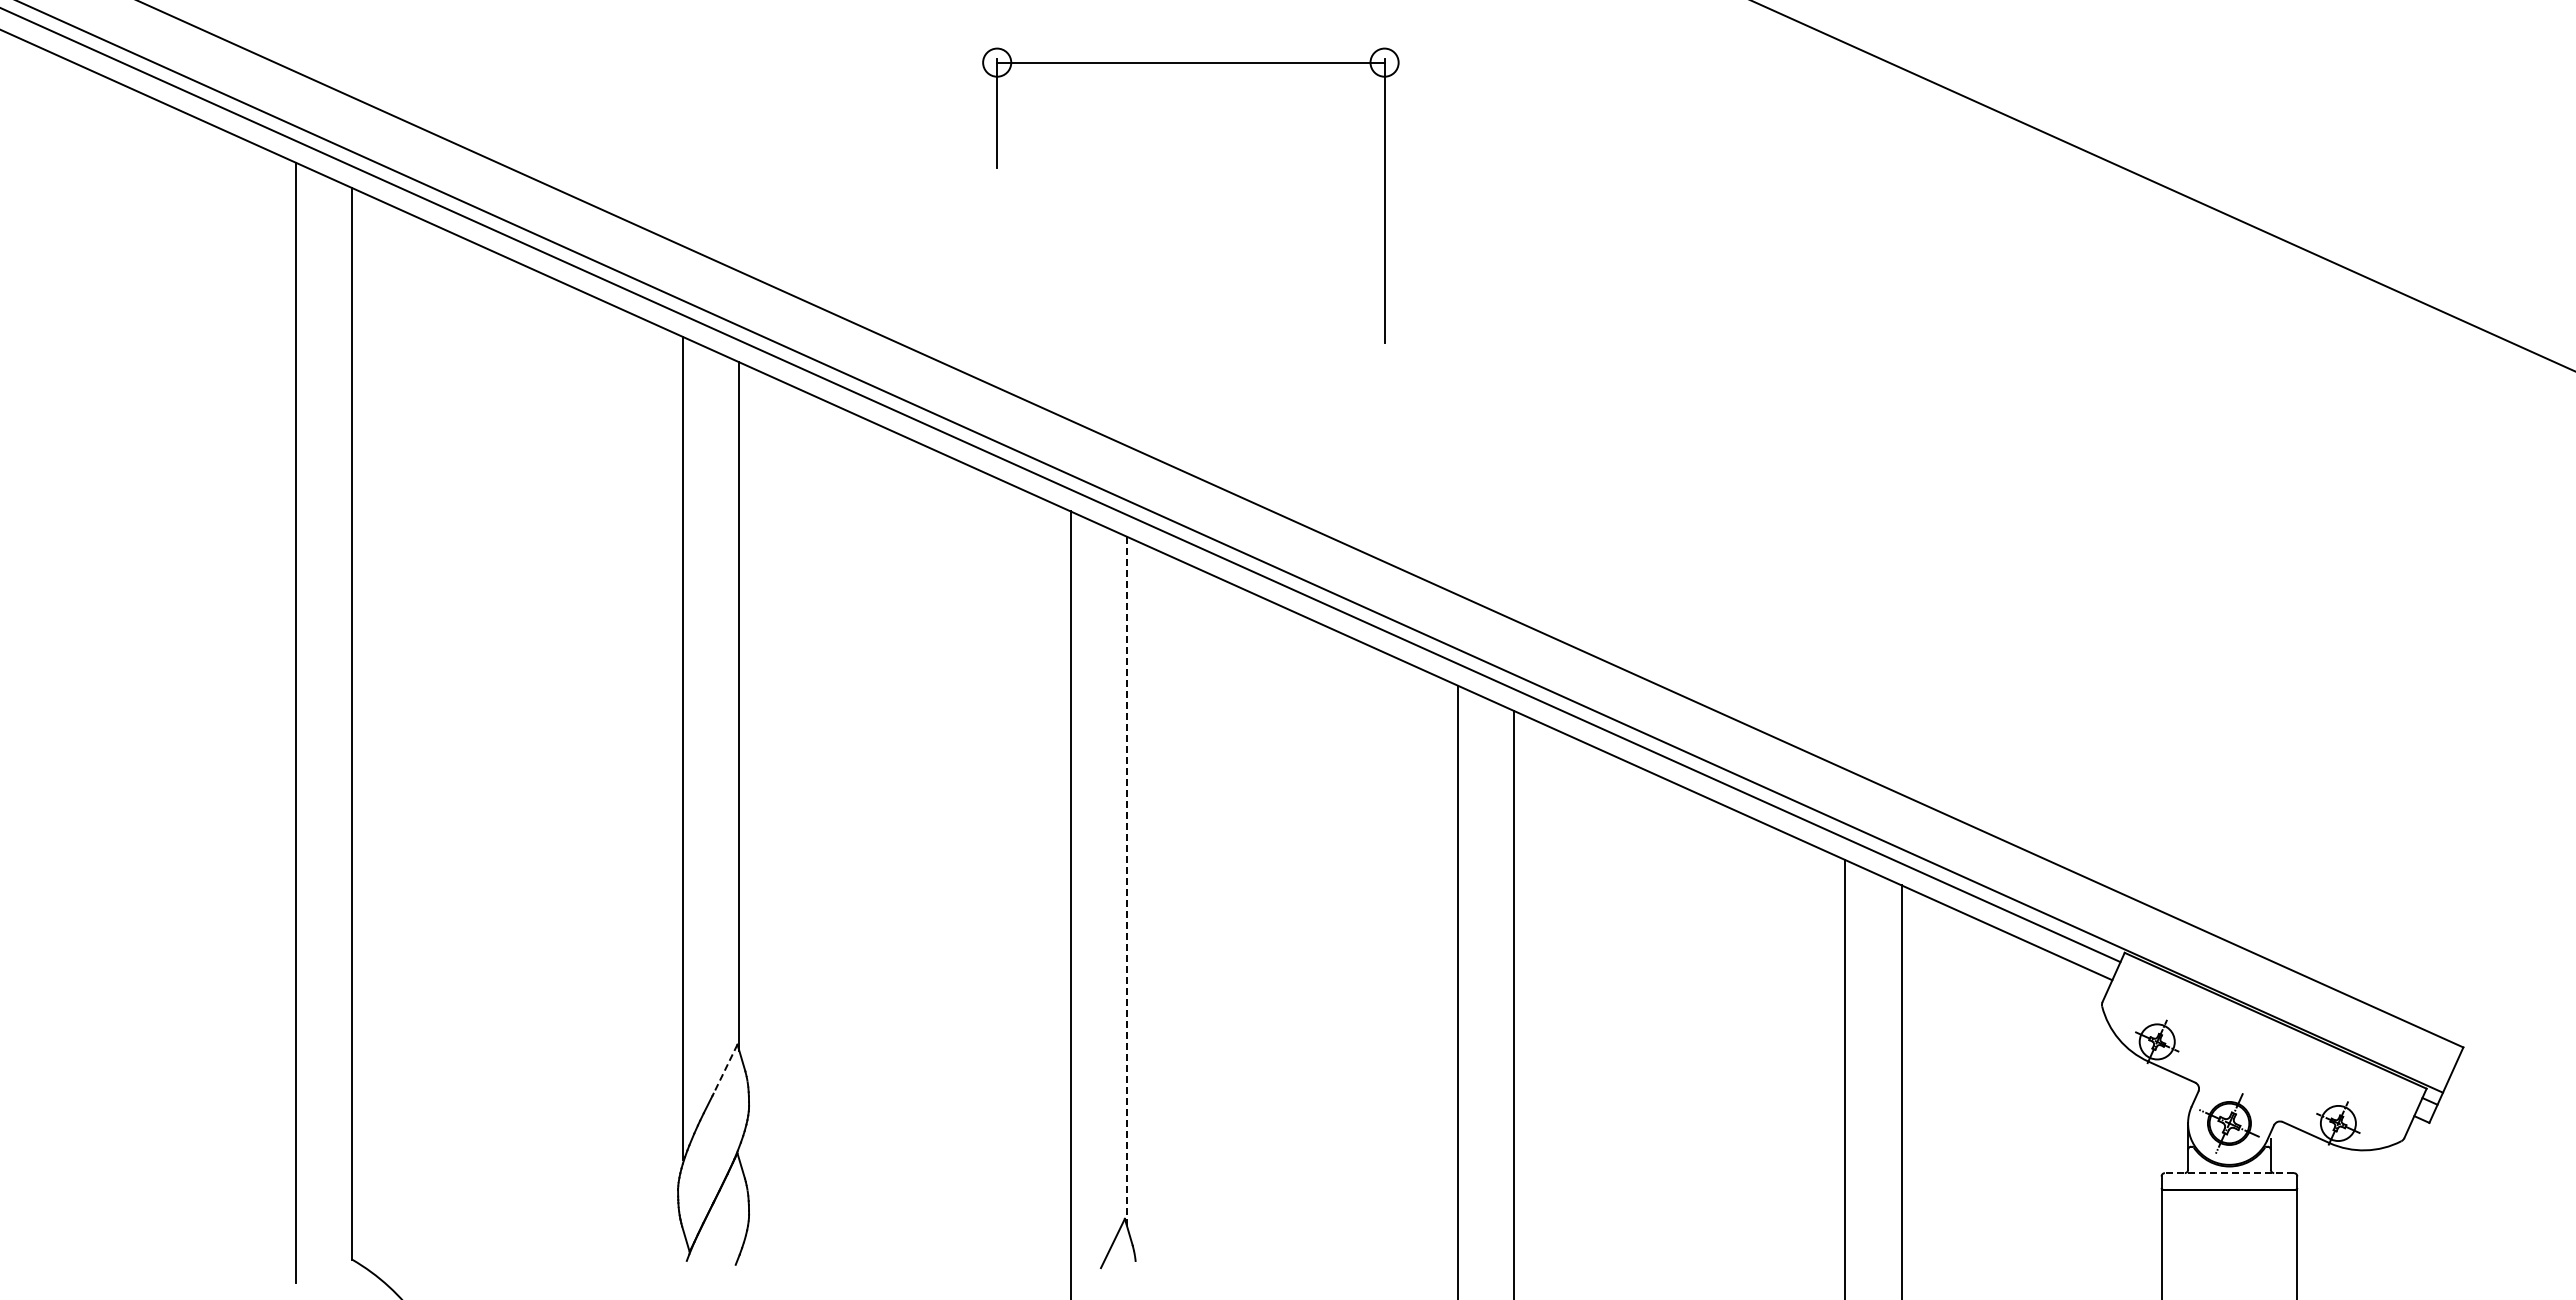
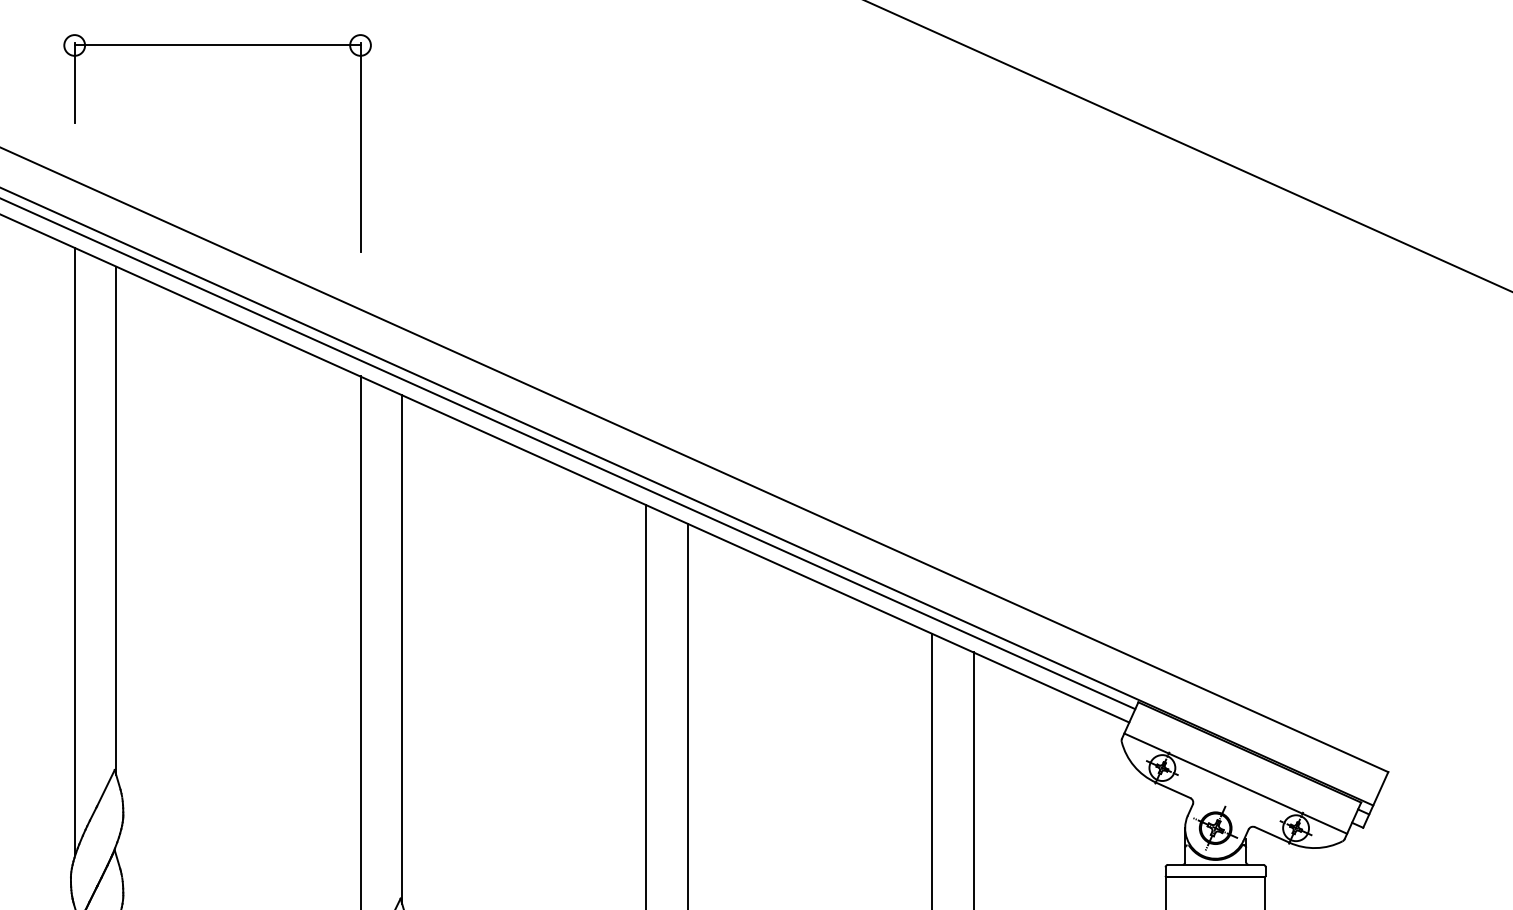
part: (1190, 63) -> (217, 46), moved
line: (1126, 881) -> (401, 649), dashed -> solid
line: (2256, 1063) -> (1235, 783), added
line: (725, 1069) -> (105, 788), dashed -> solid
line: (2229, 1173) -> (1215, 865), dashed -> solid

